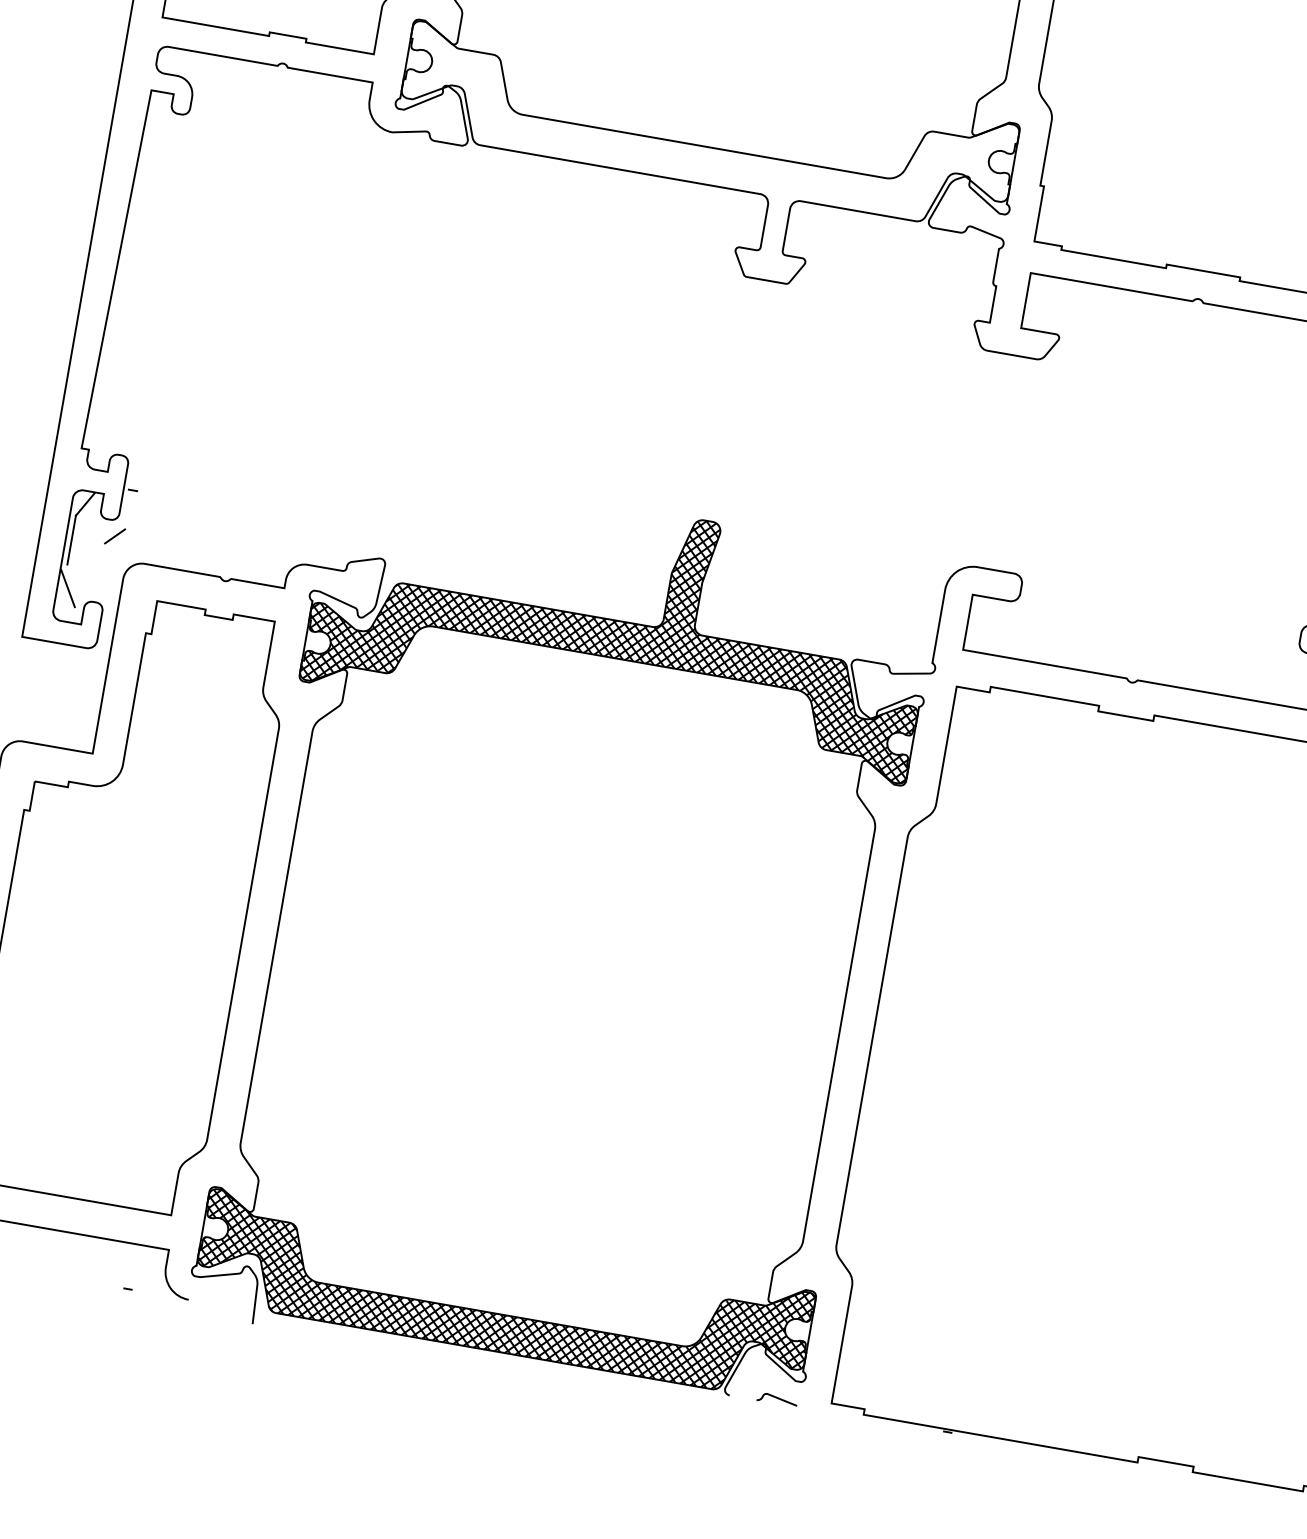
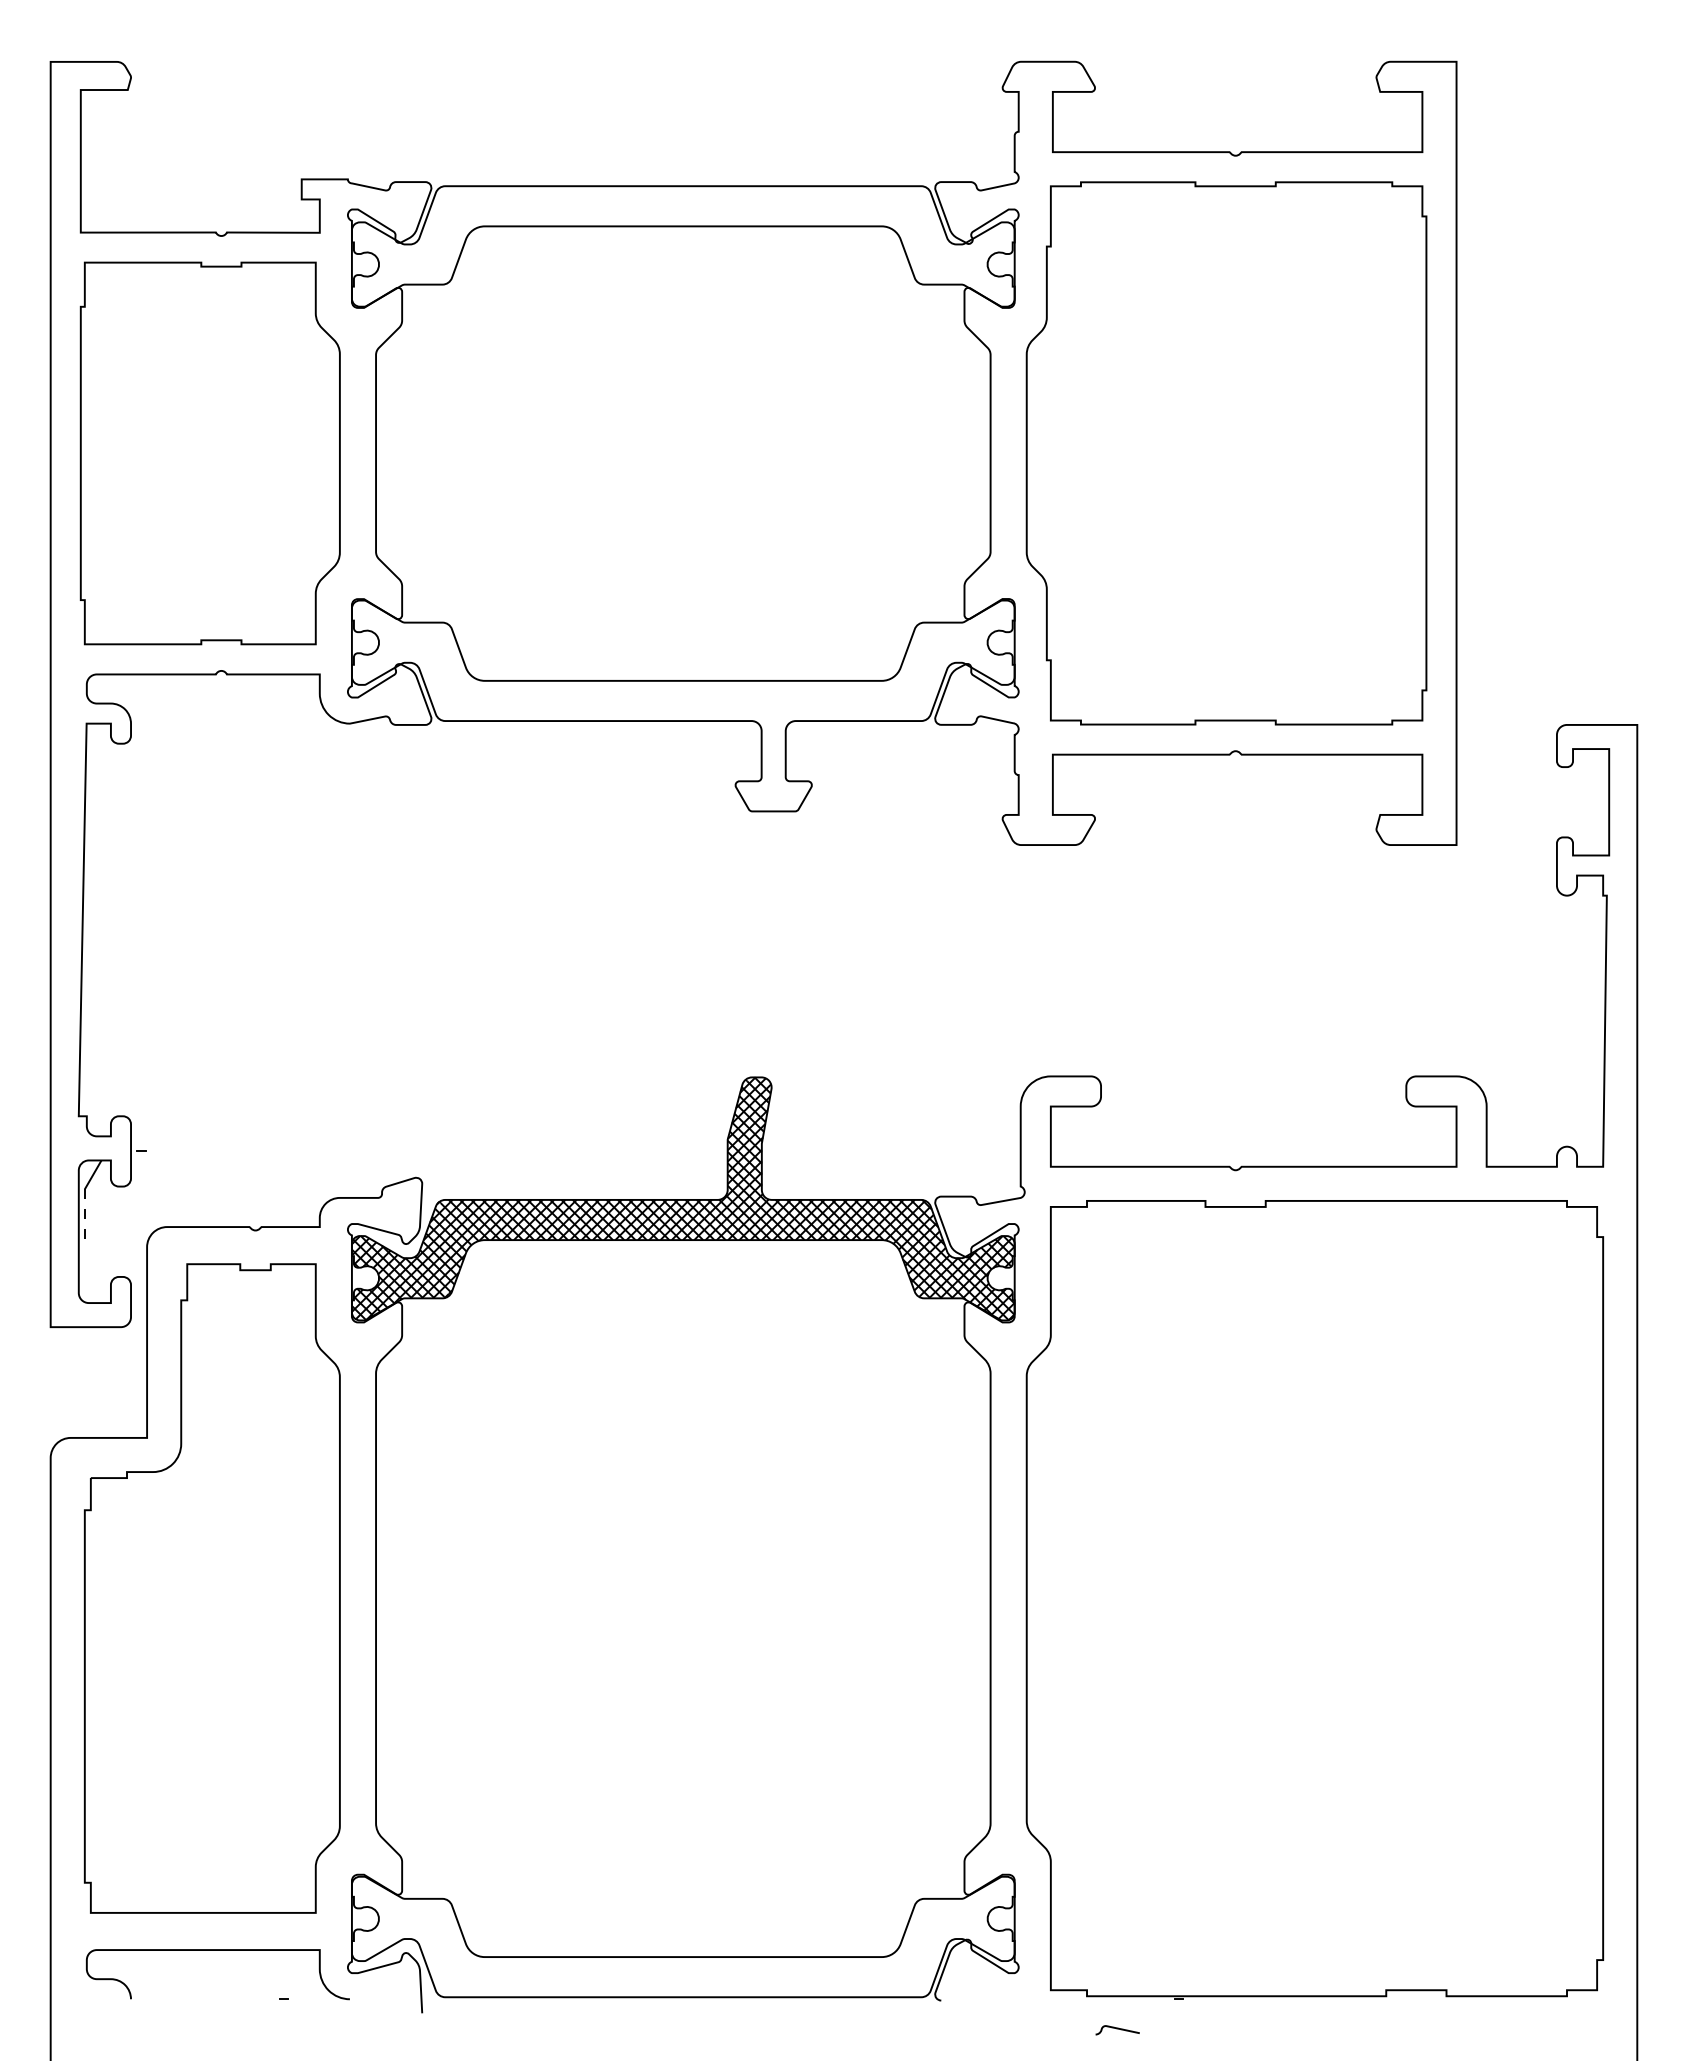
line: (114, 536) -> (130, 1203), removed
line: (71, 540) -> (85, 1215), solid -> dashed
line: (68, 587) -> (90, 1266), removed
hatch: (503, 1295) -> (682, 1936), removed
curve: (777, 1398) -> (1117, 2029), moved

